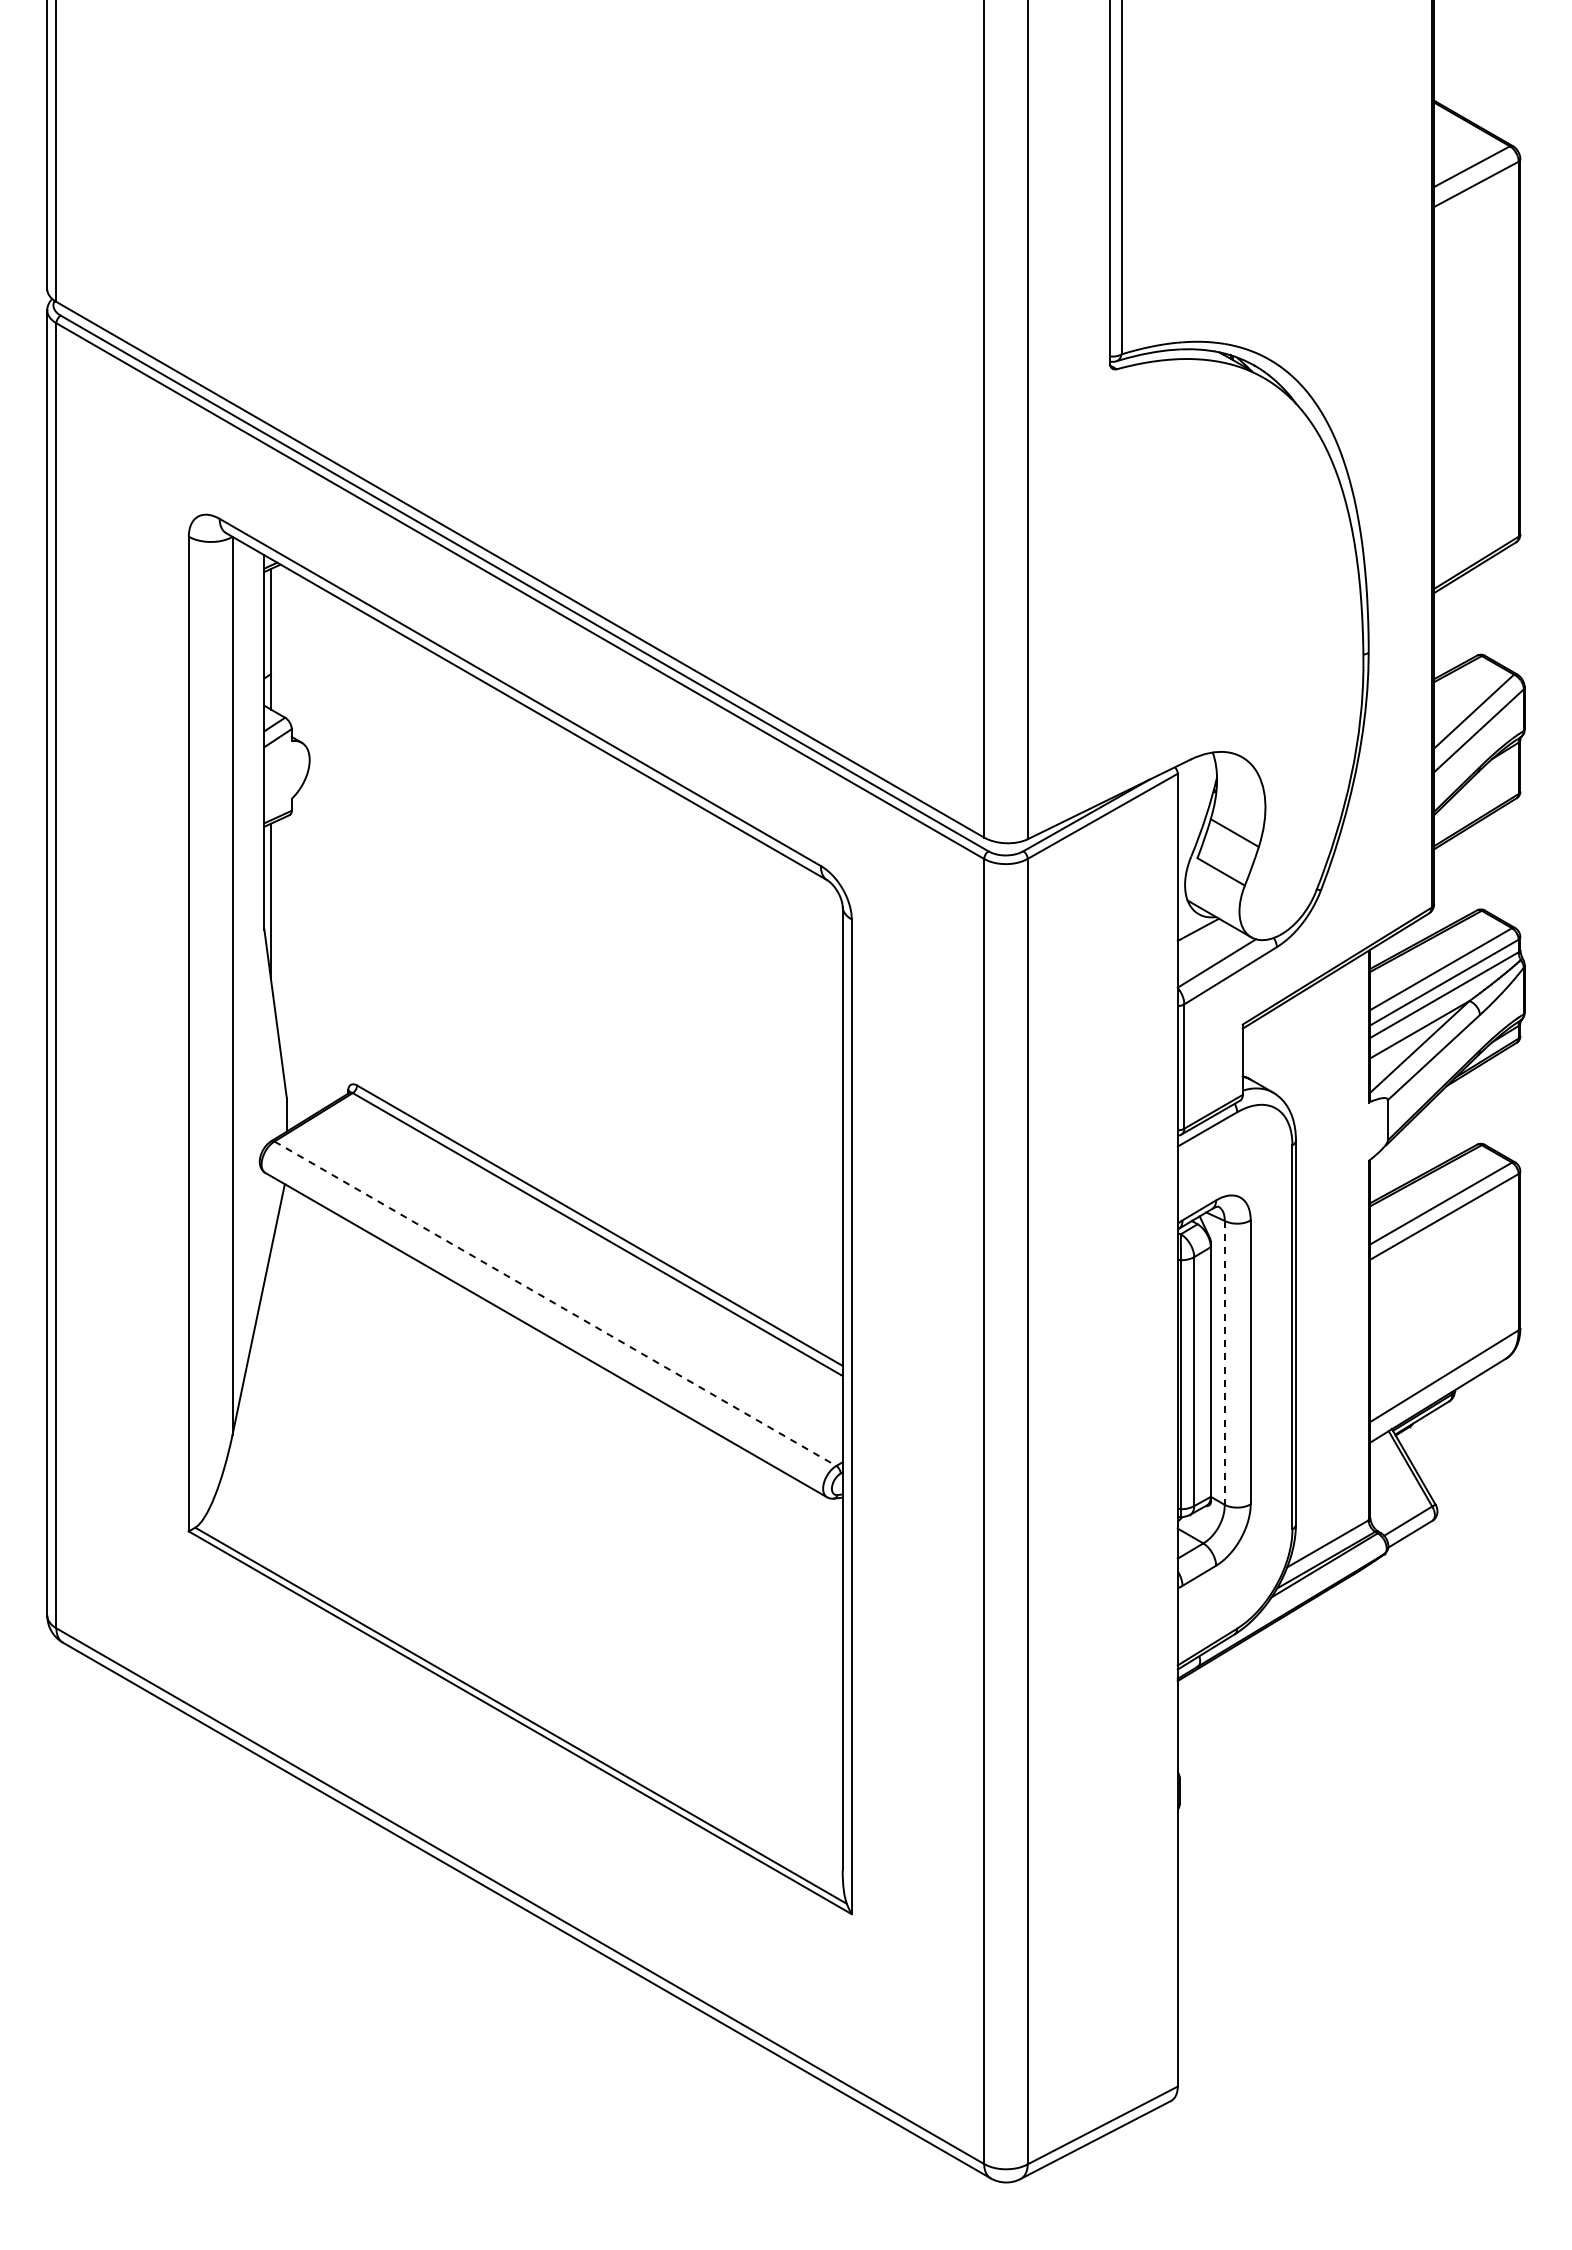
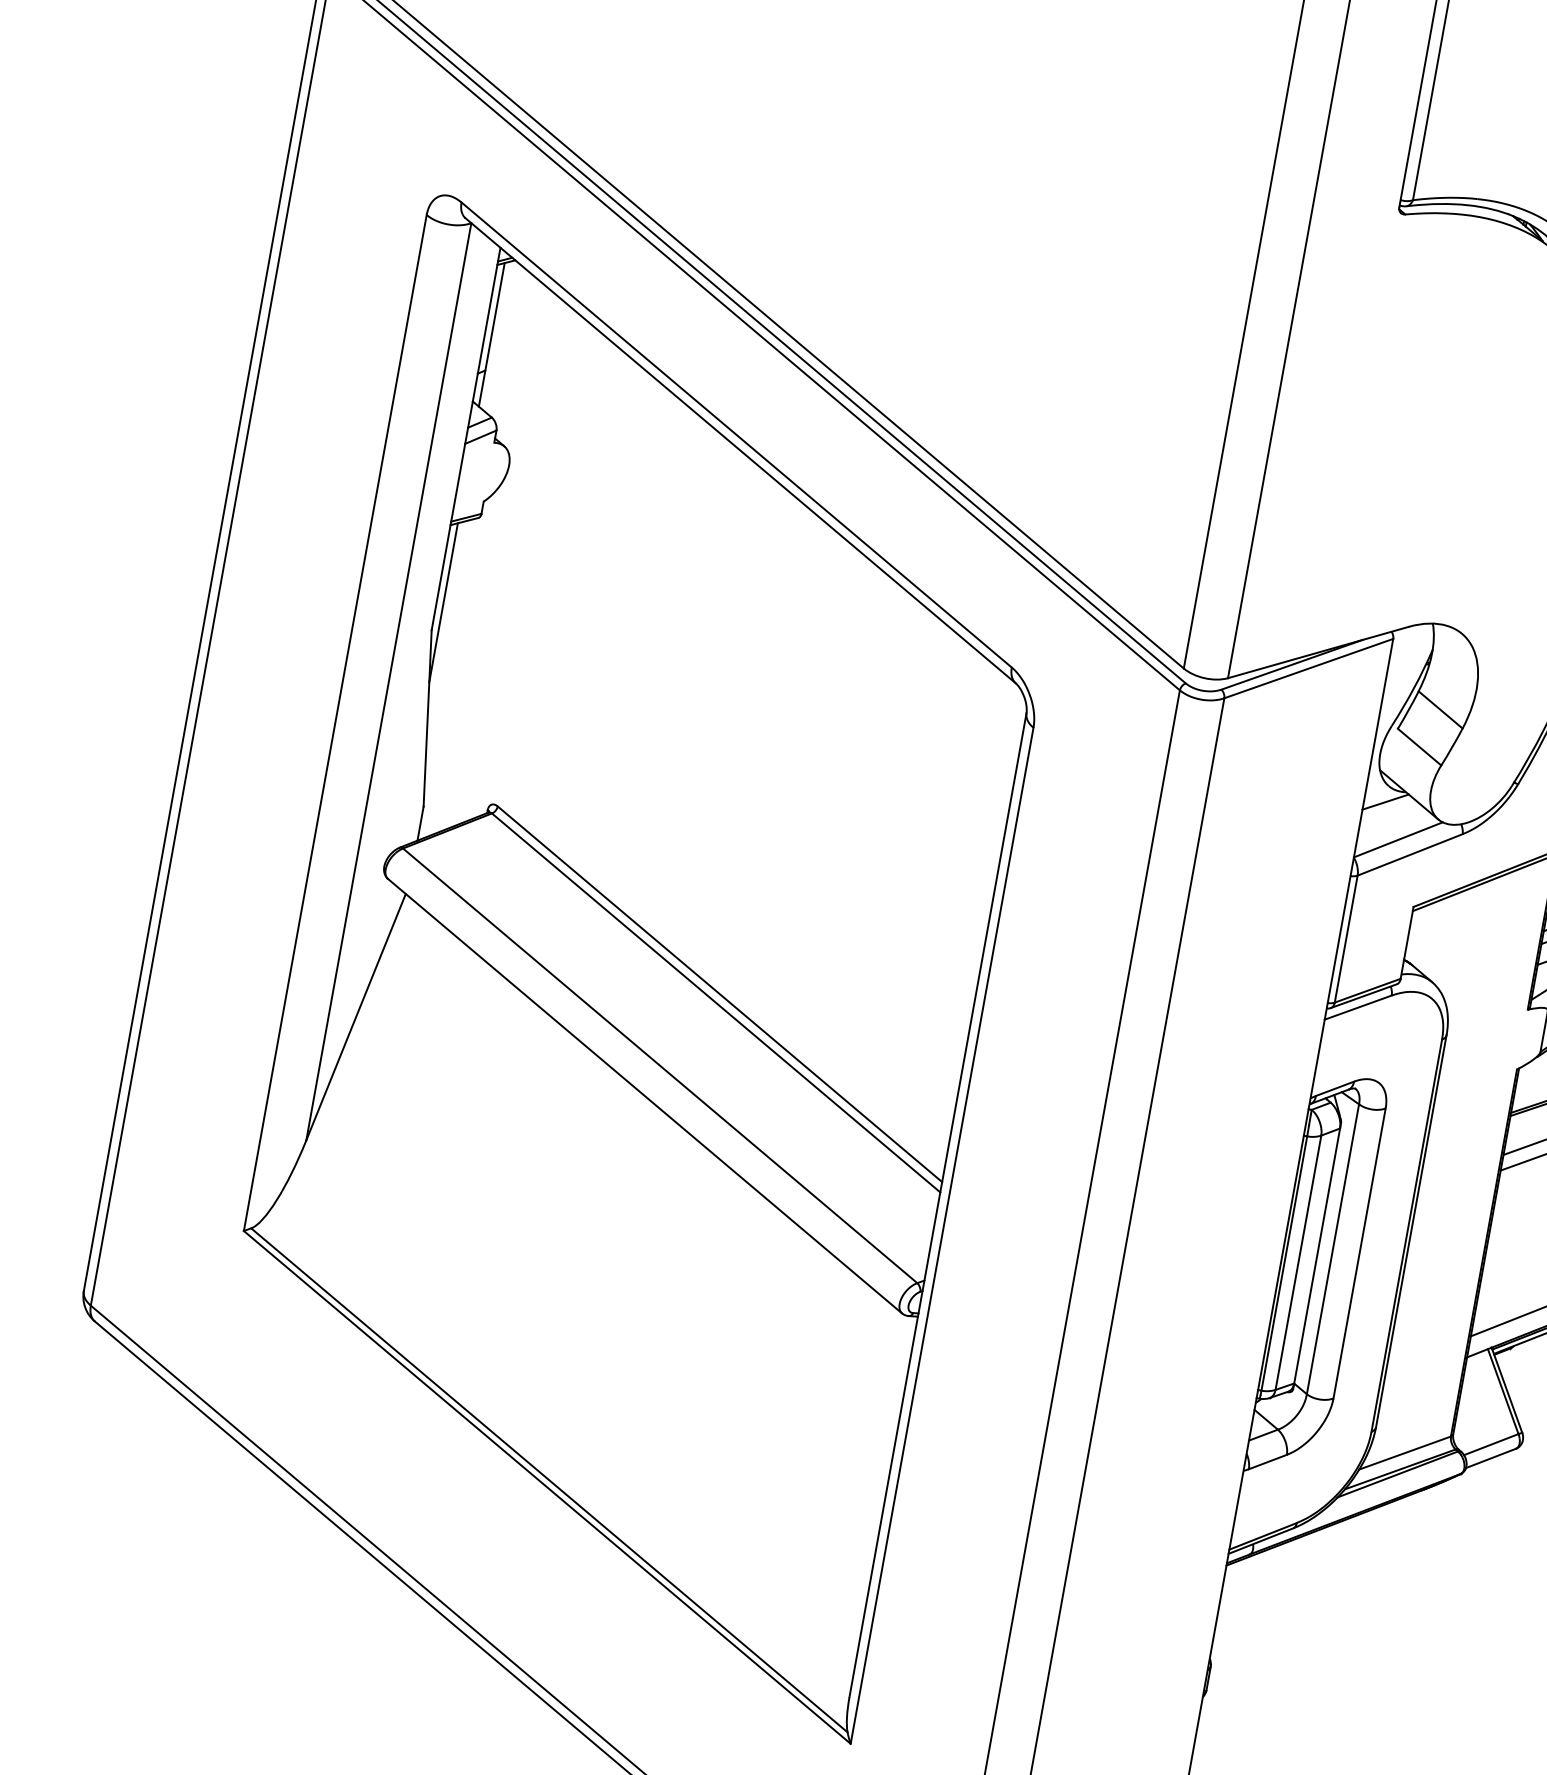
line: (555, 1303) -> (660, 1065), dashed -> solid
line: (1224, 1362) -> (1332, 1248), dashed -> solid

